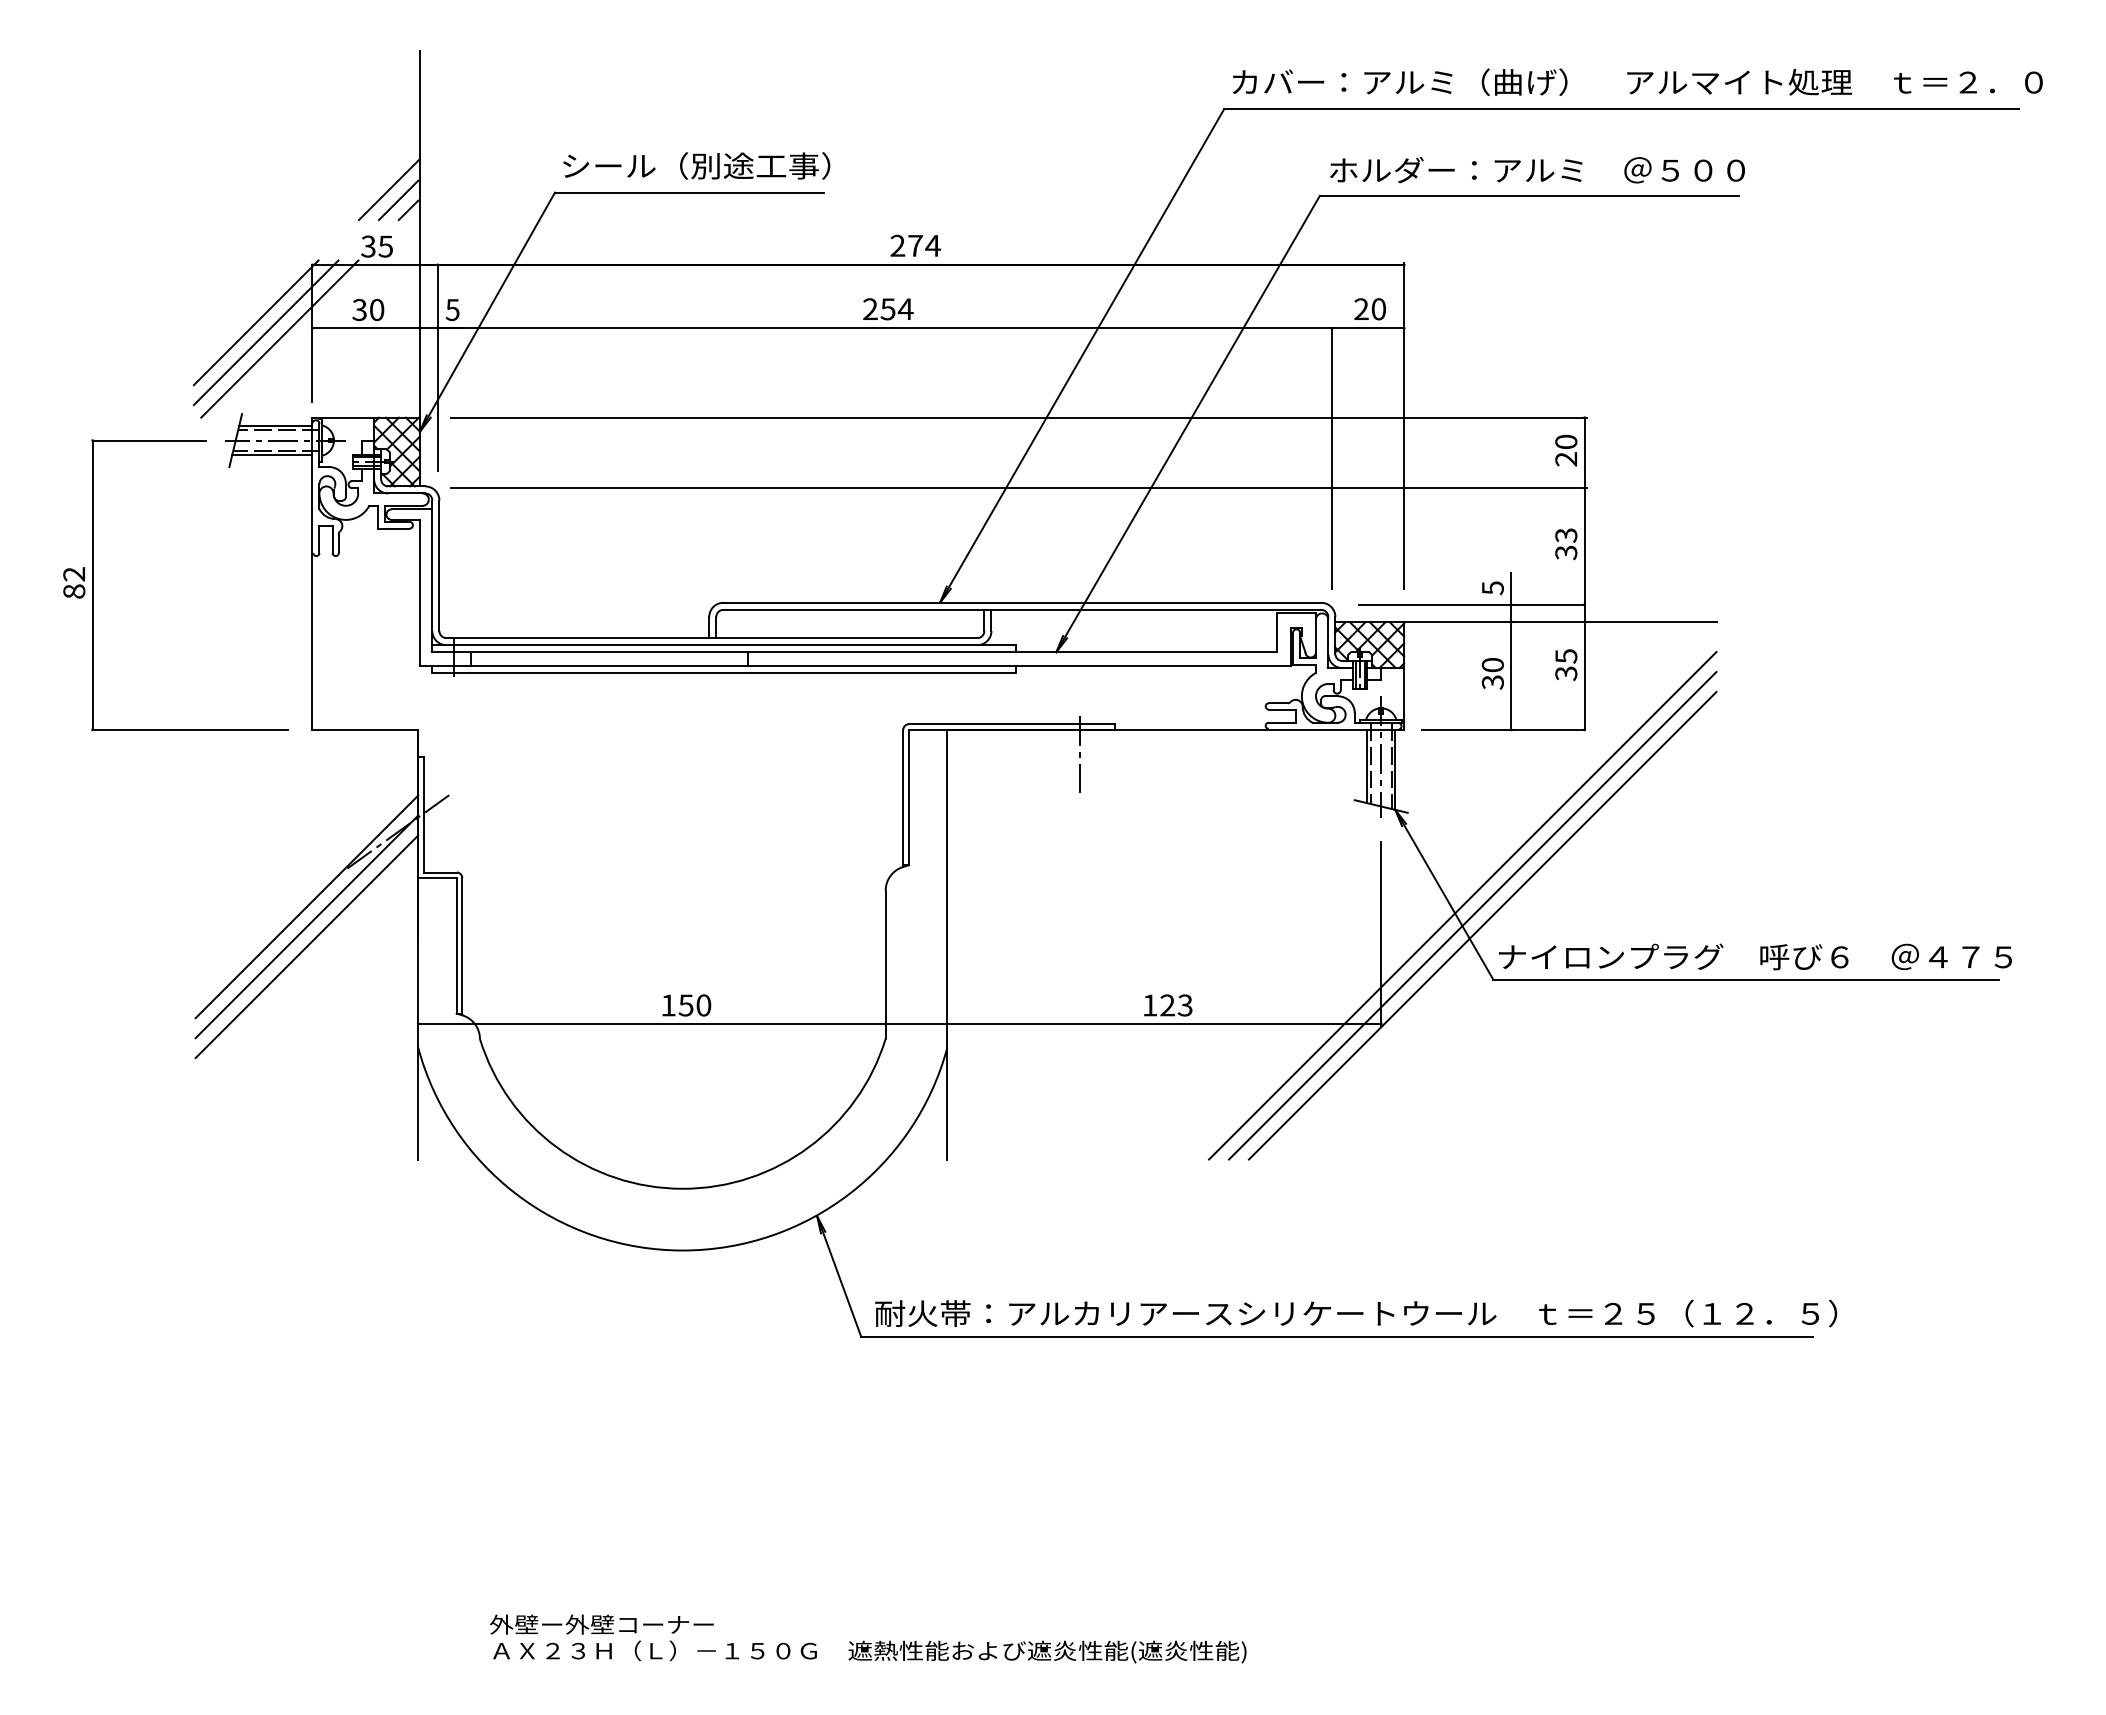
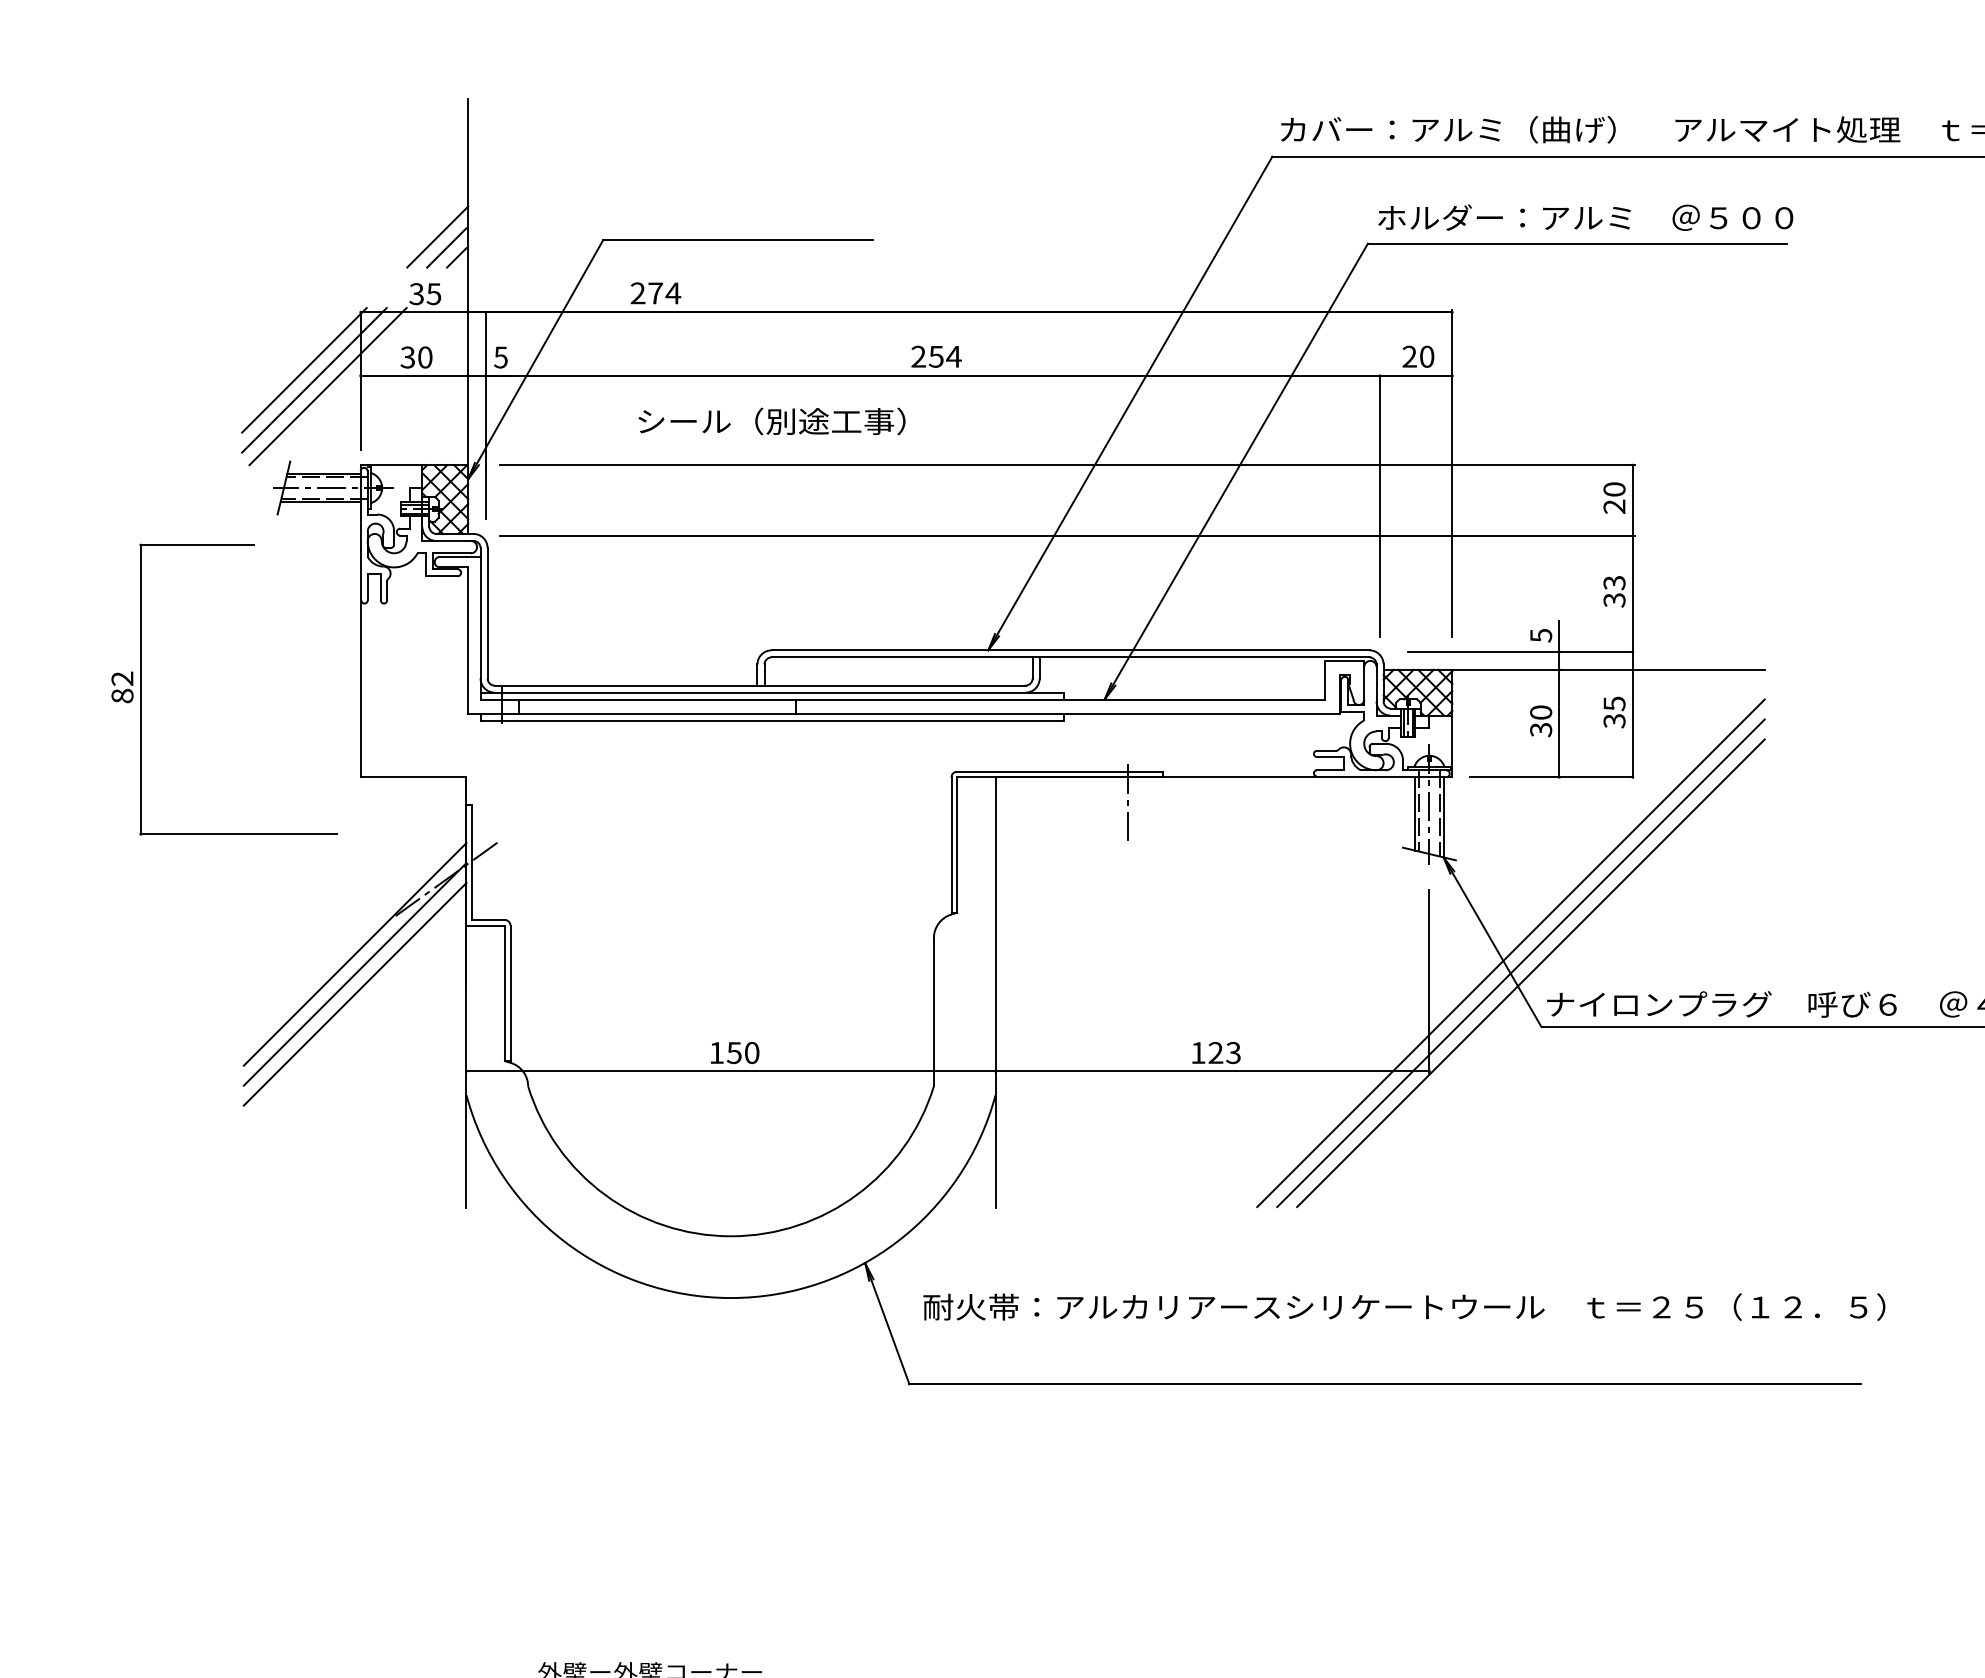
text: (696, 165) -> (771, 421), moved
text: (915, 245) -> (655, 293), moved
part: (93, 585) -> (141, 690), moved
text: (1356, 1313) -> (1404, 1307), moved

